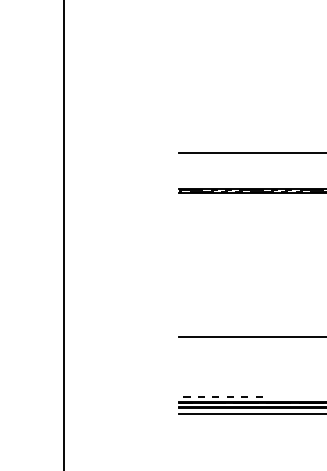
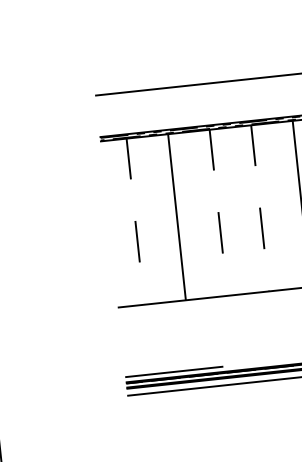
hatch: (255, 264) -> (197, 214), added
line: (220, 397) -> (173, 372), dashed -> solid

